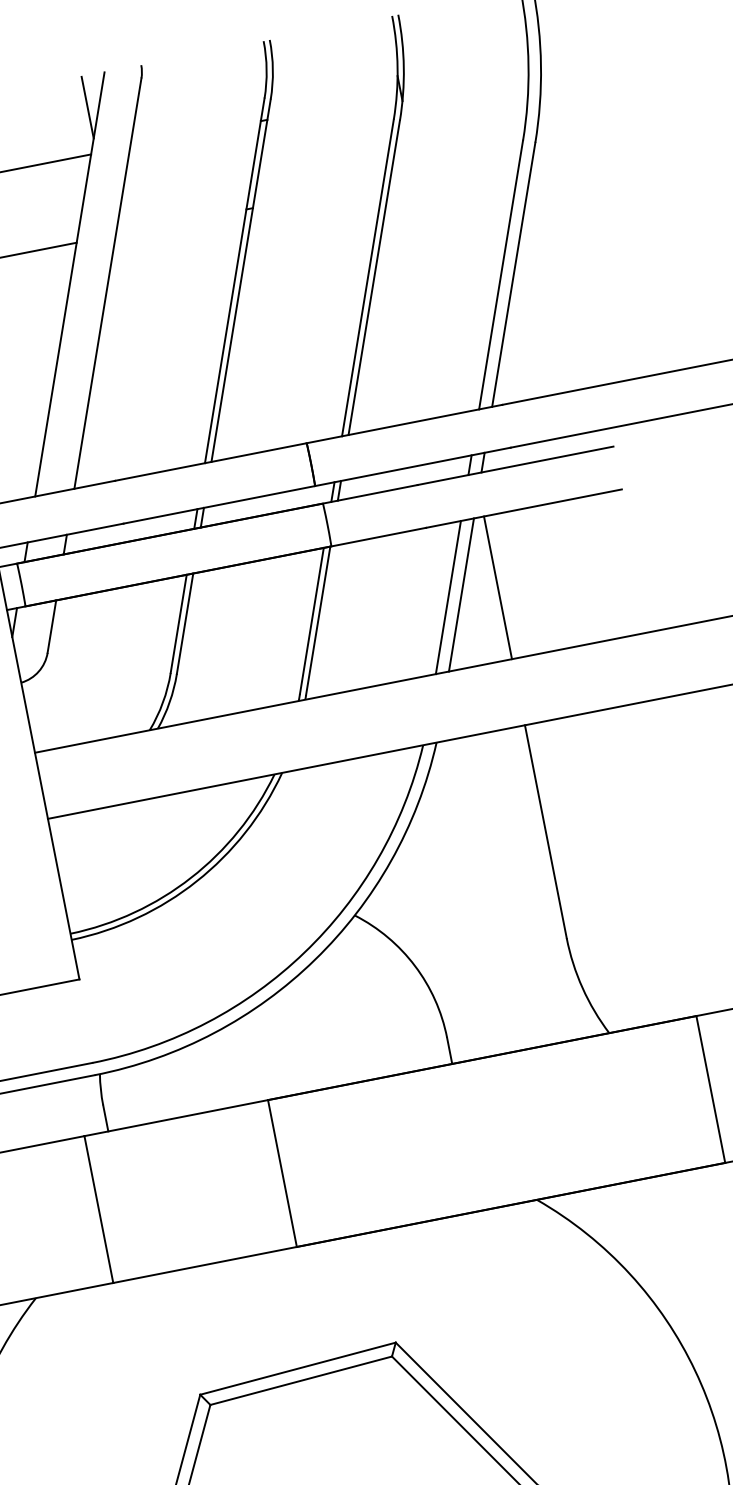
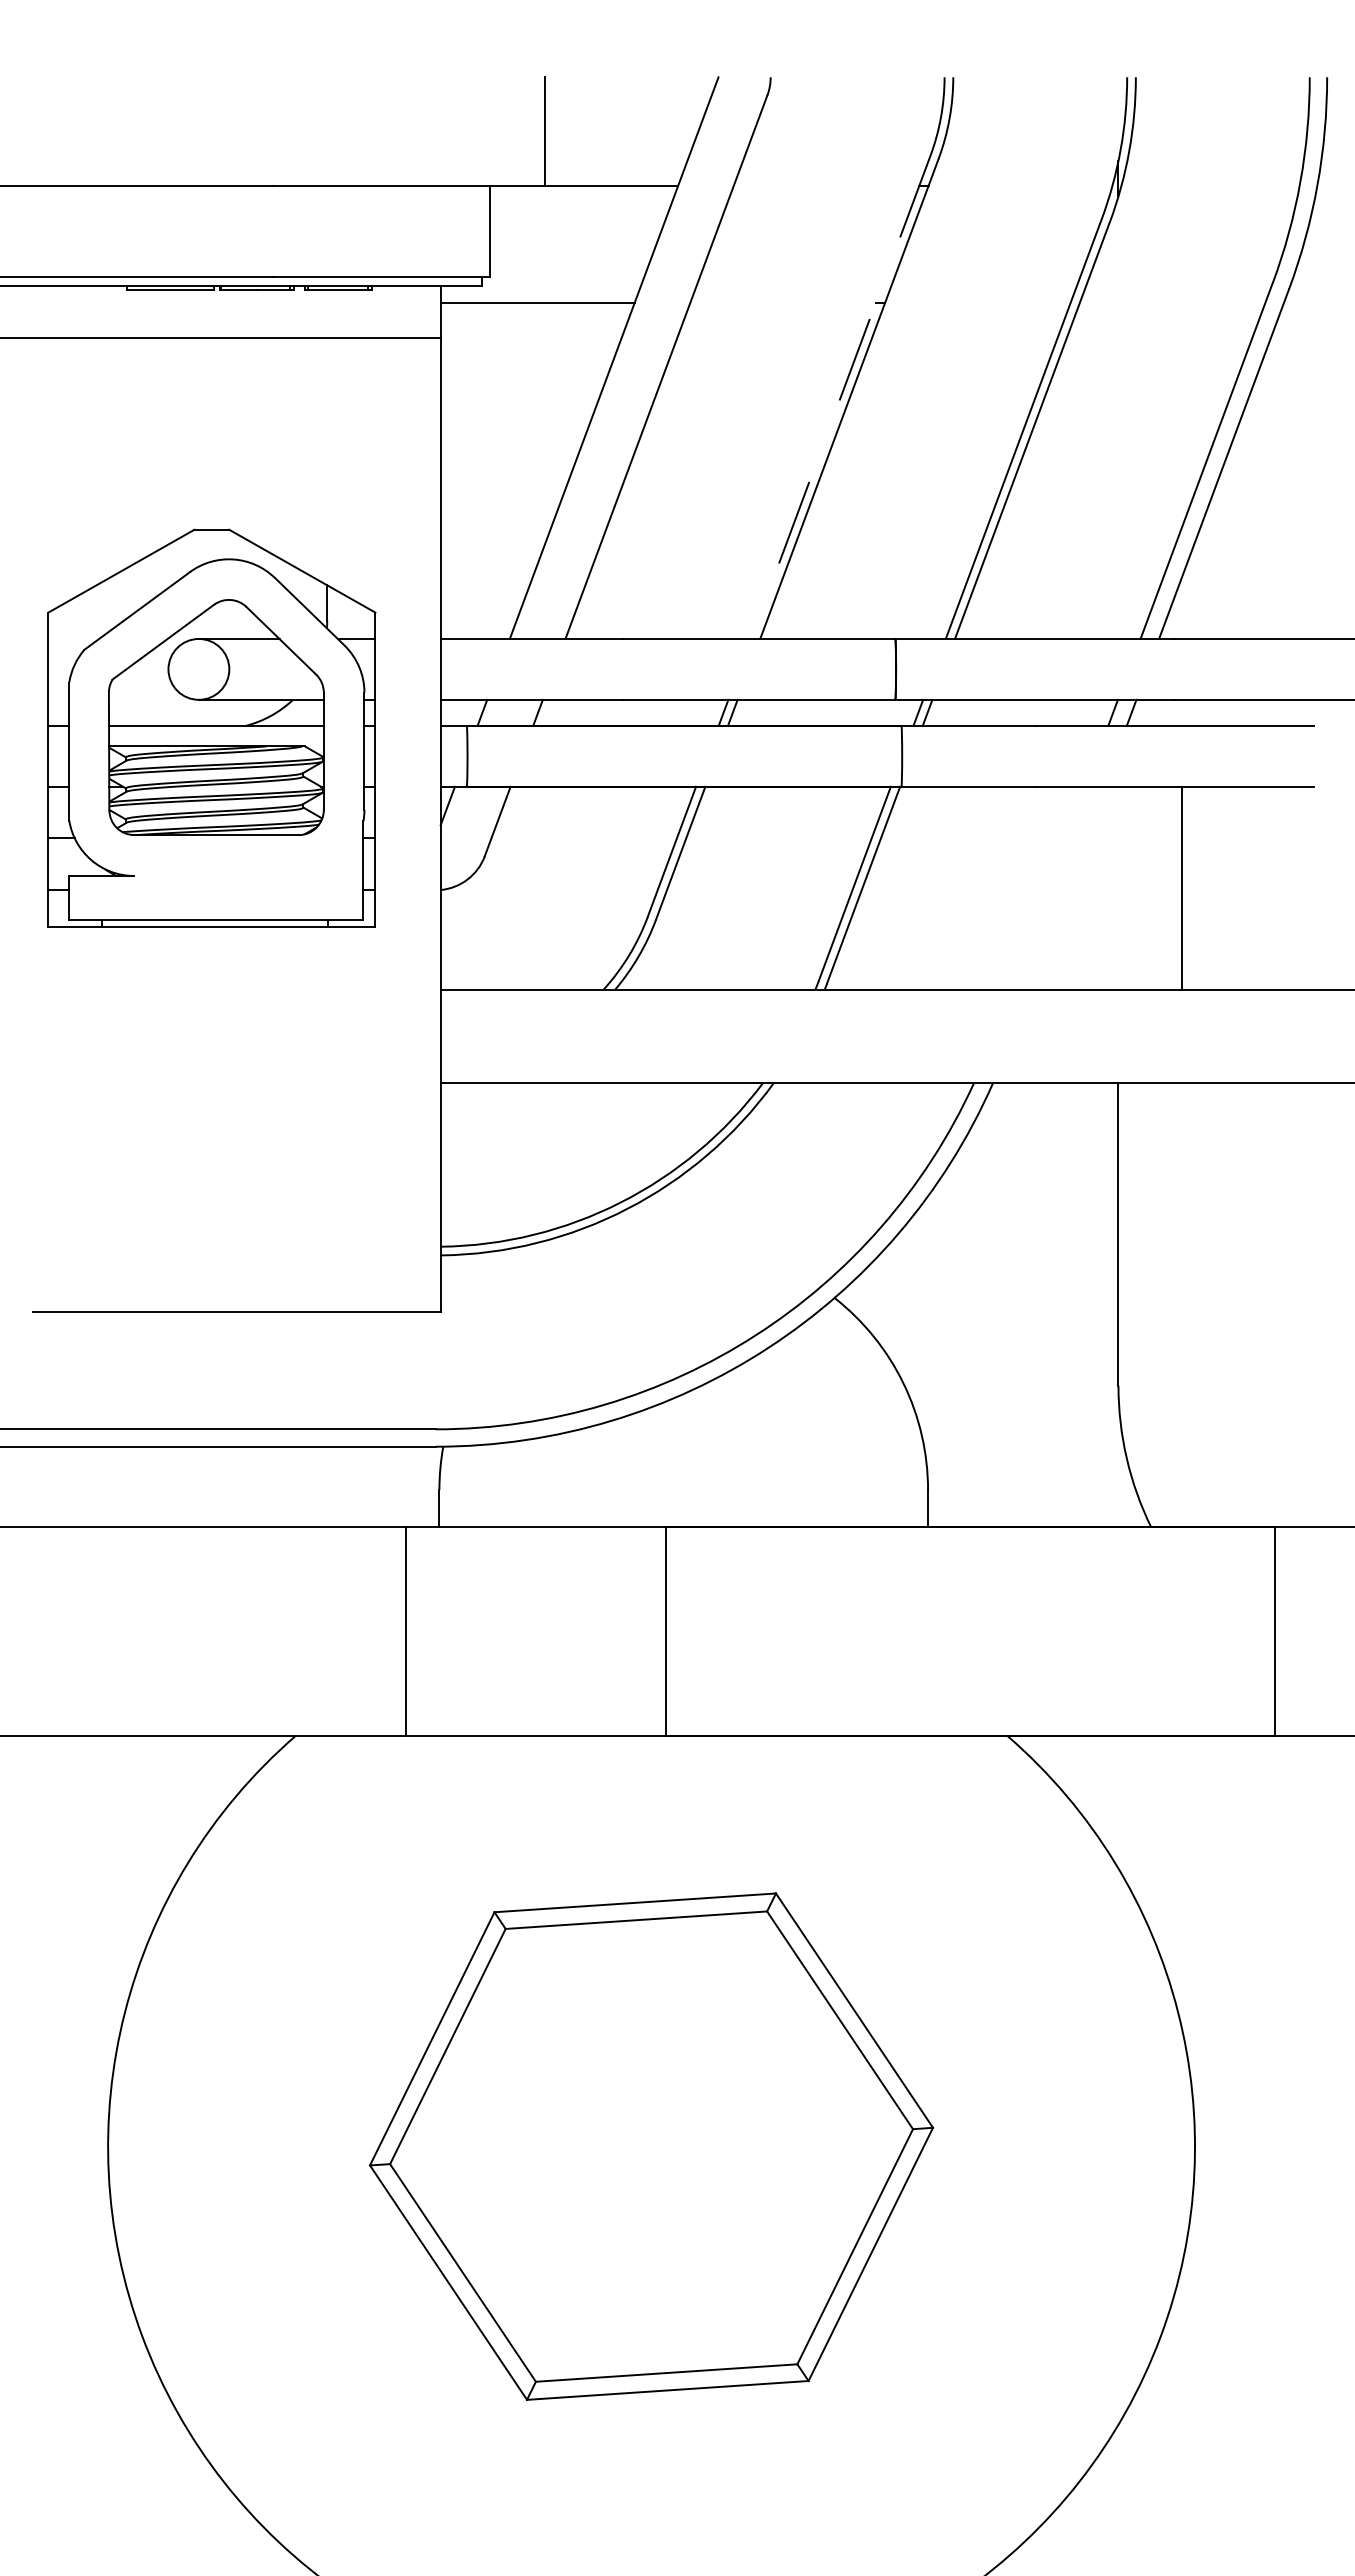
line: (87, 107) -> (686, 120), removed
line: (234, 280) -> (840, 397), solid -> dashed
line: (497, 587) -> (1182, 887), moved
line: (461, 594) -> (1066, 887), removed
line: (447, 597) -> (1047, 887), removed

